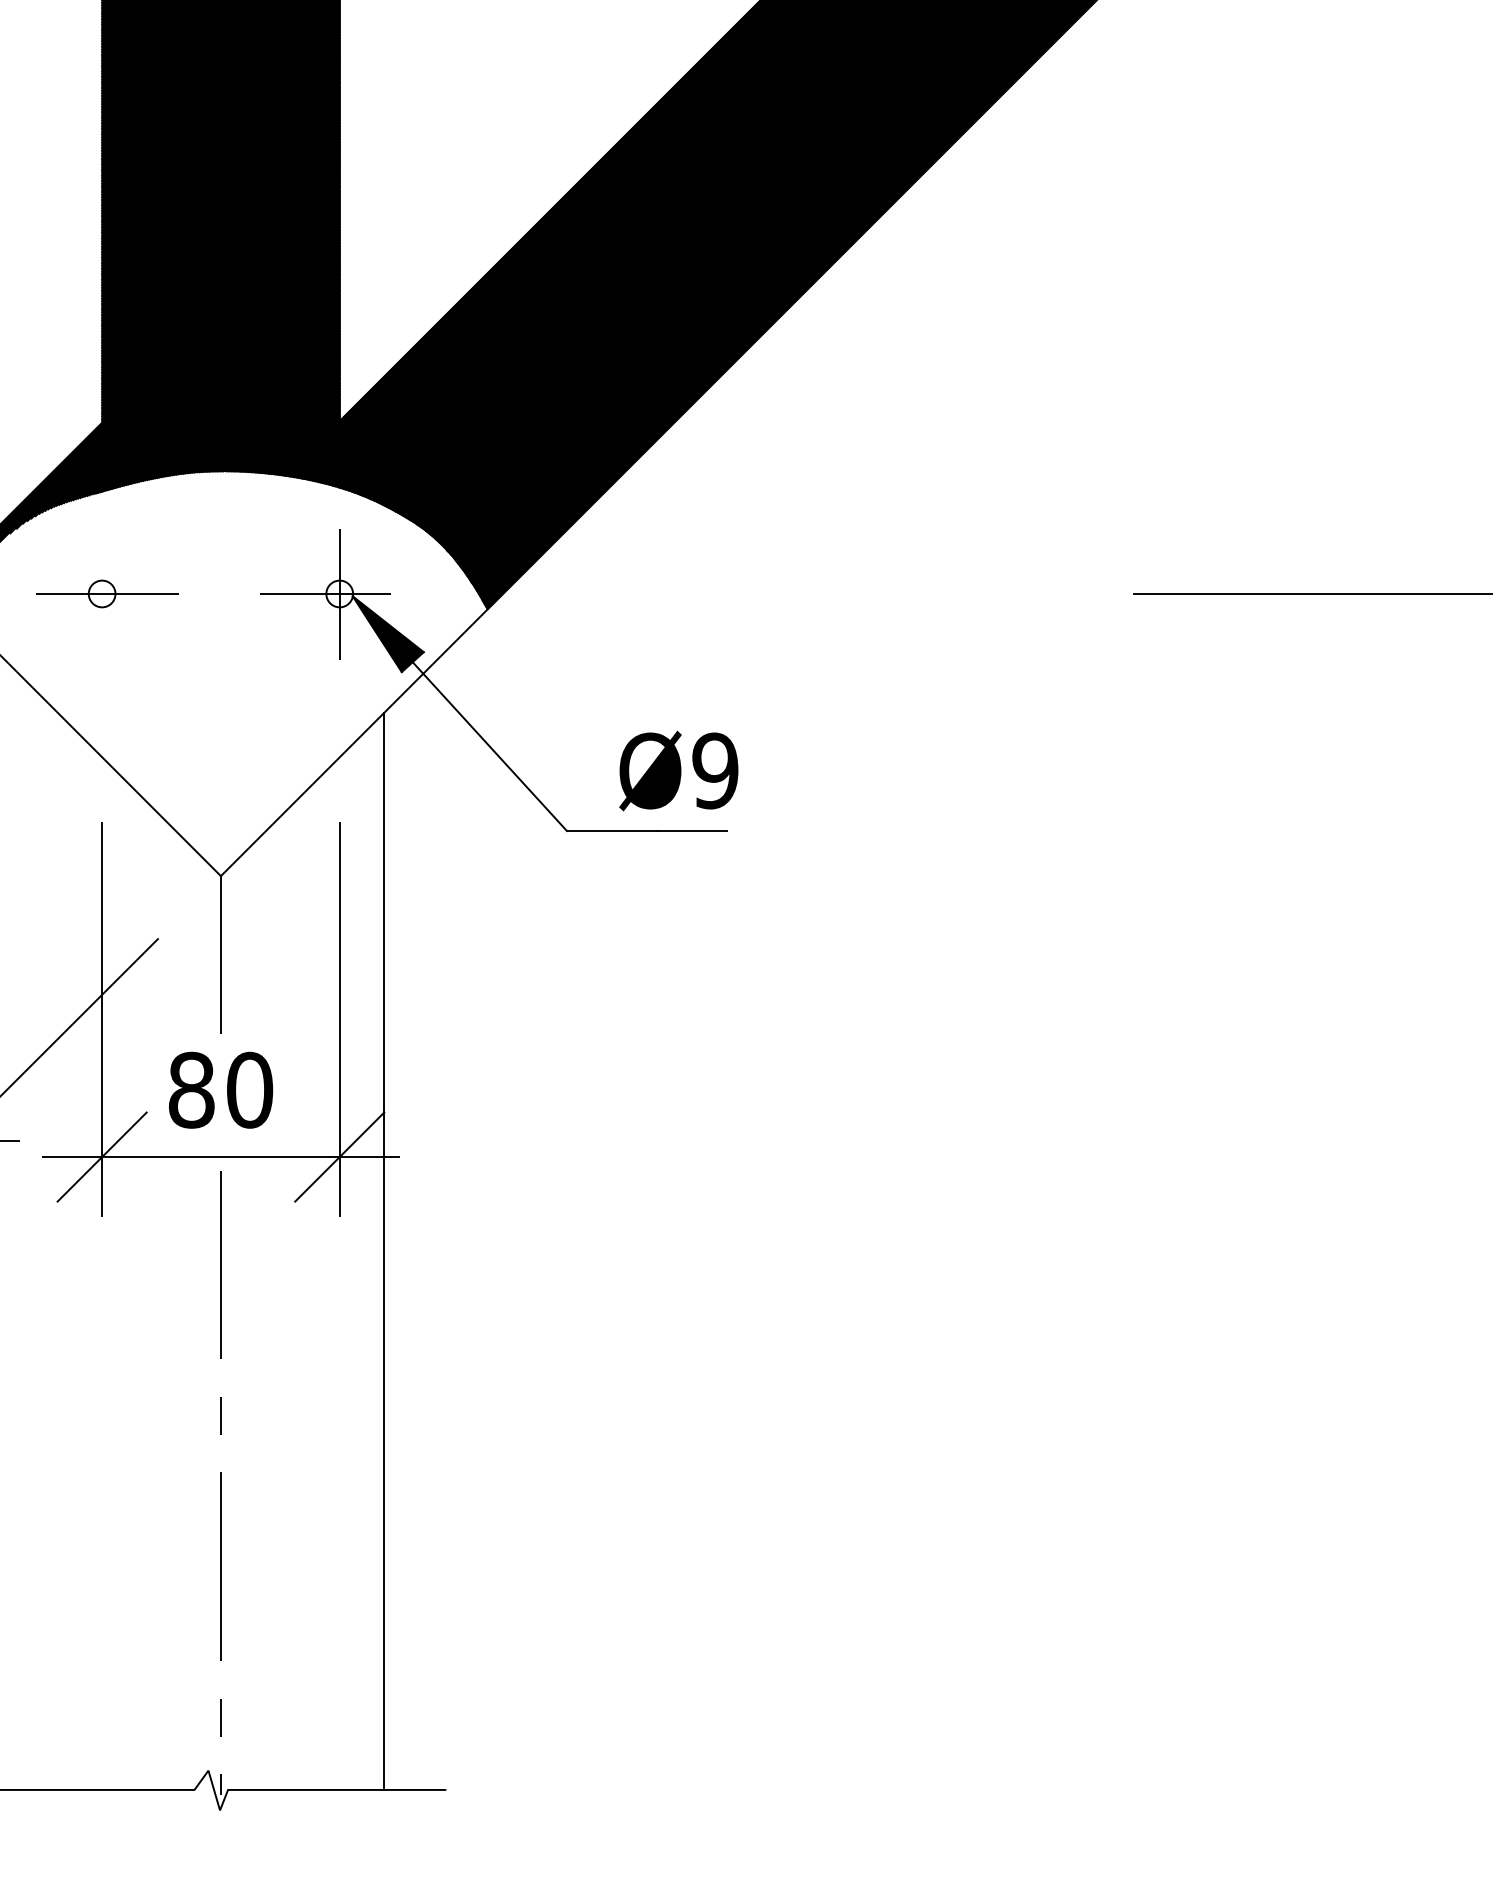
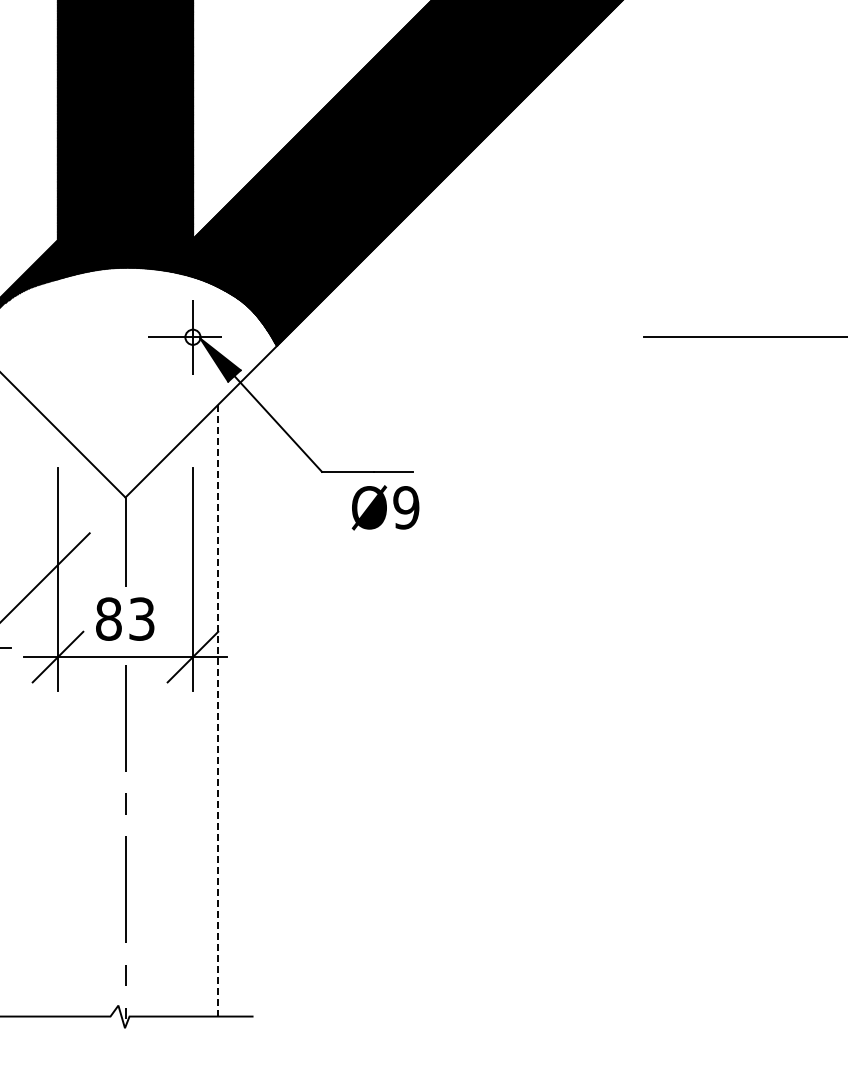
part: (108, 592) -> (61, 336), removed
text: (678, 770) -> (385, 507), moved
text: (250, 1089) -> (142, 618), 80 -> 83
line: (384, 1251) -> (218, 710), solid -> dashed

